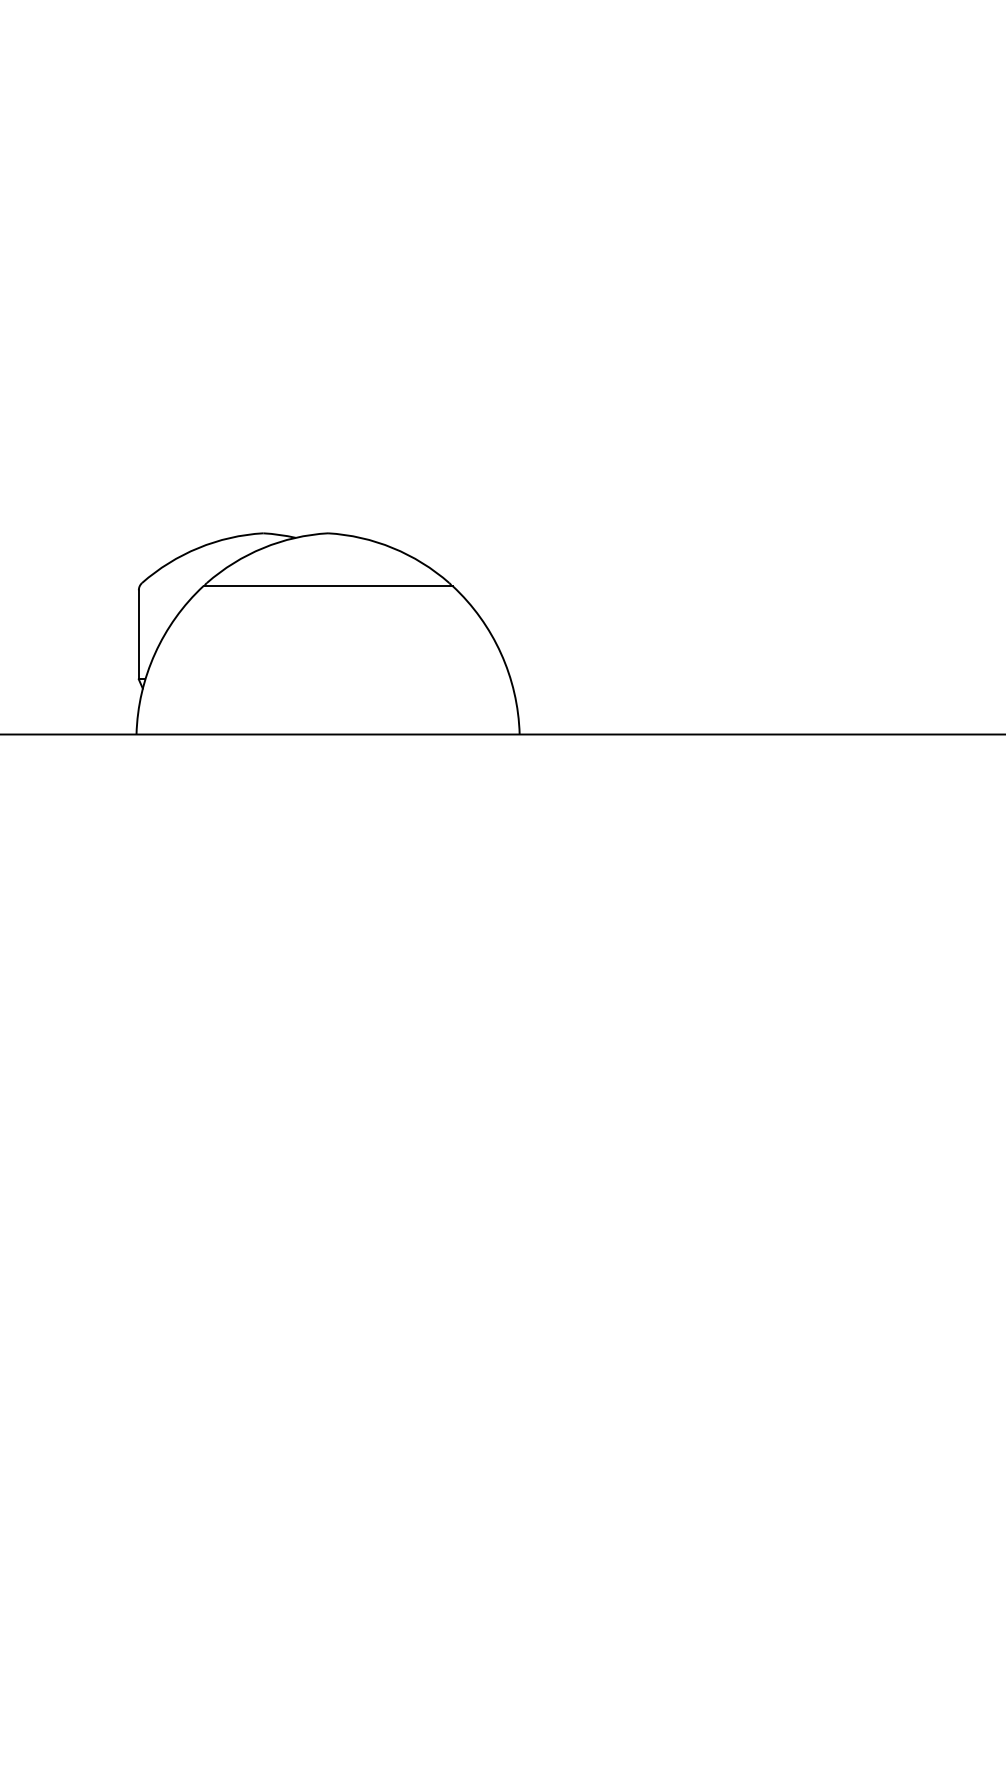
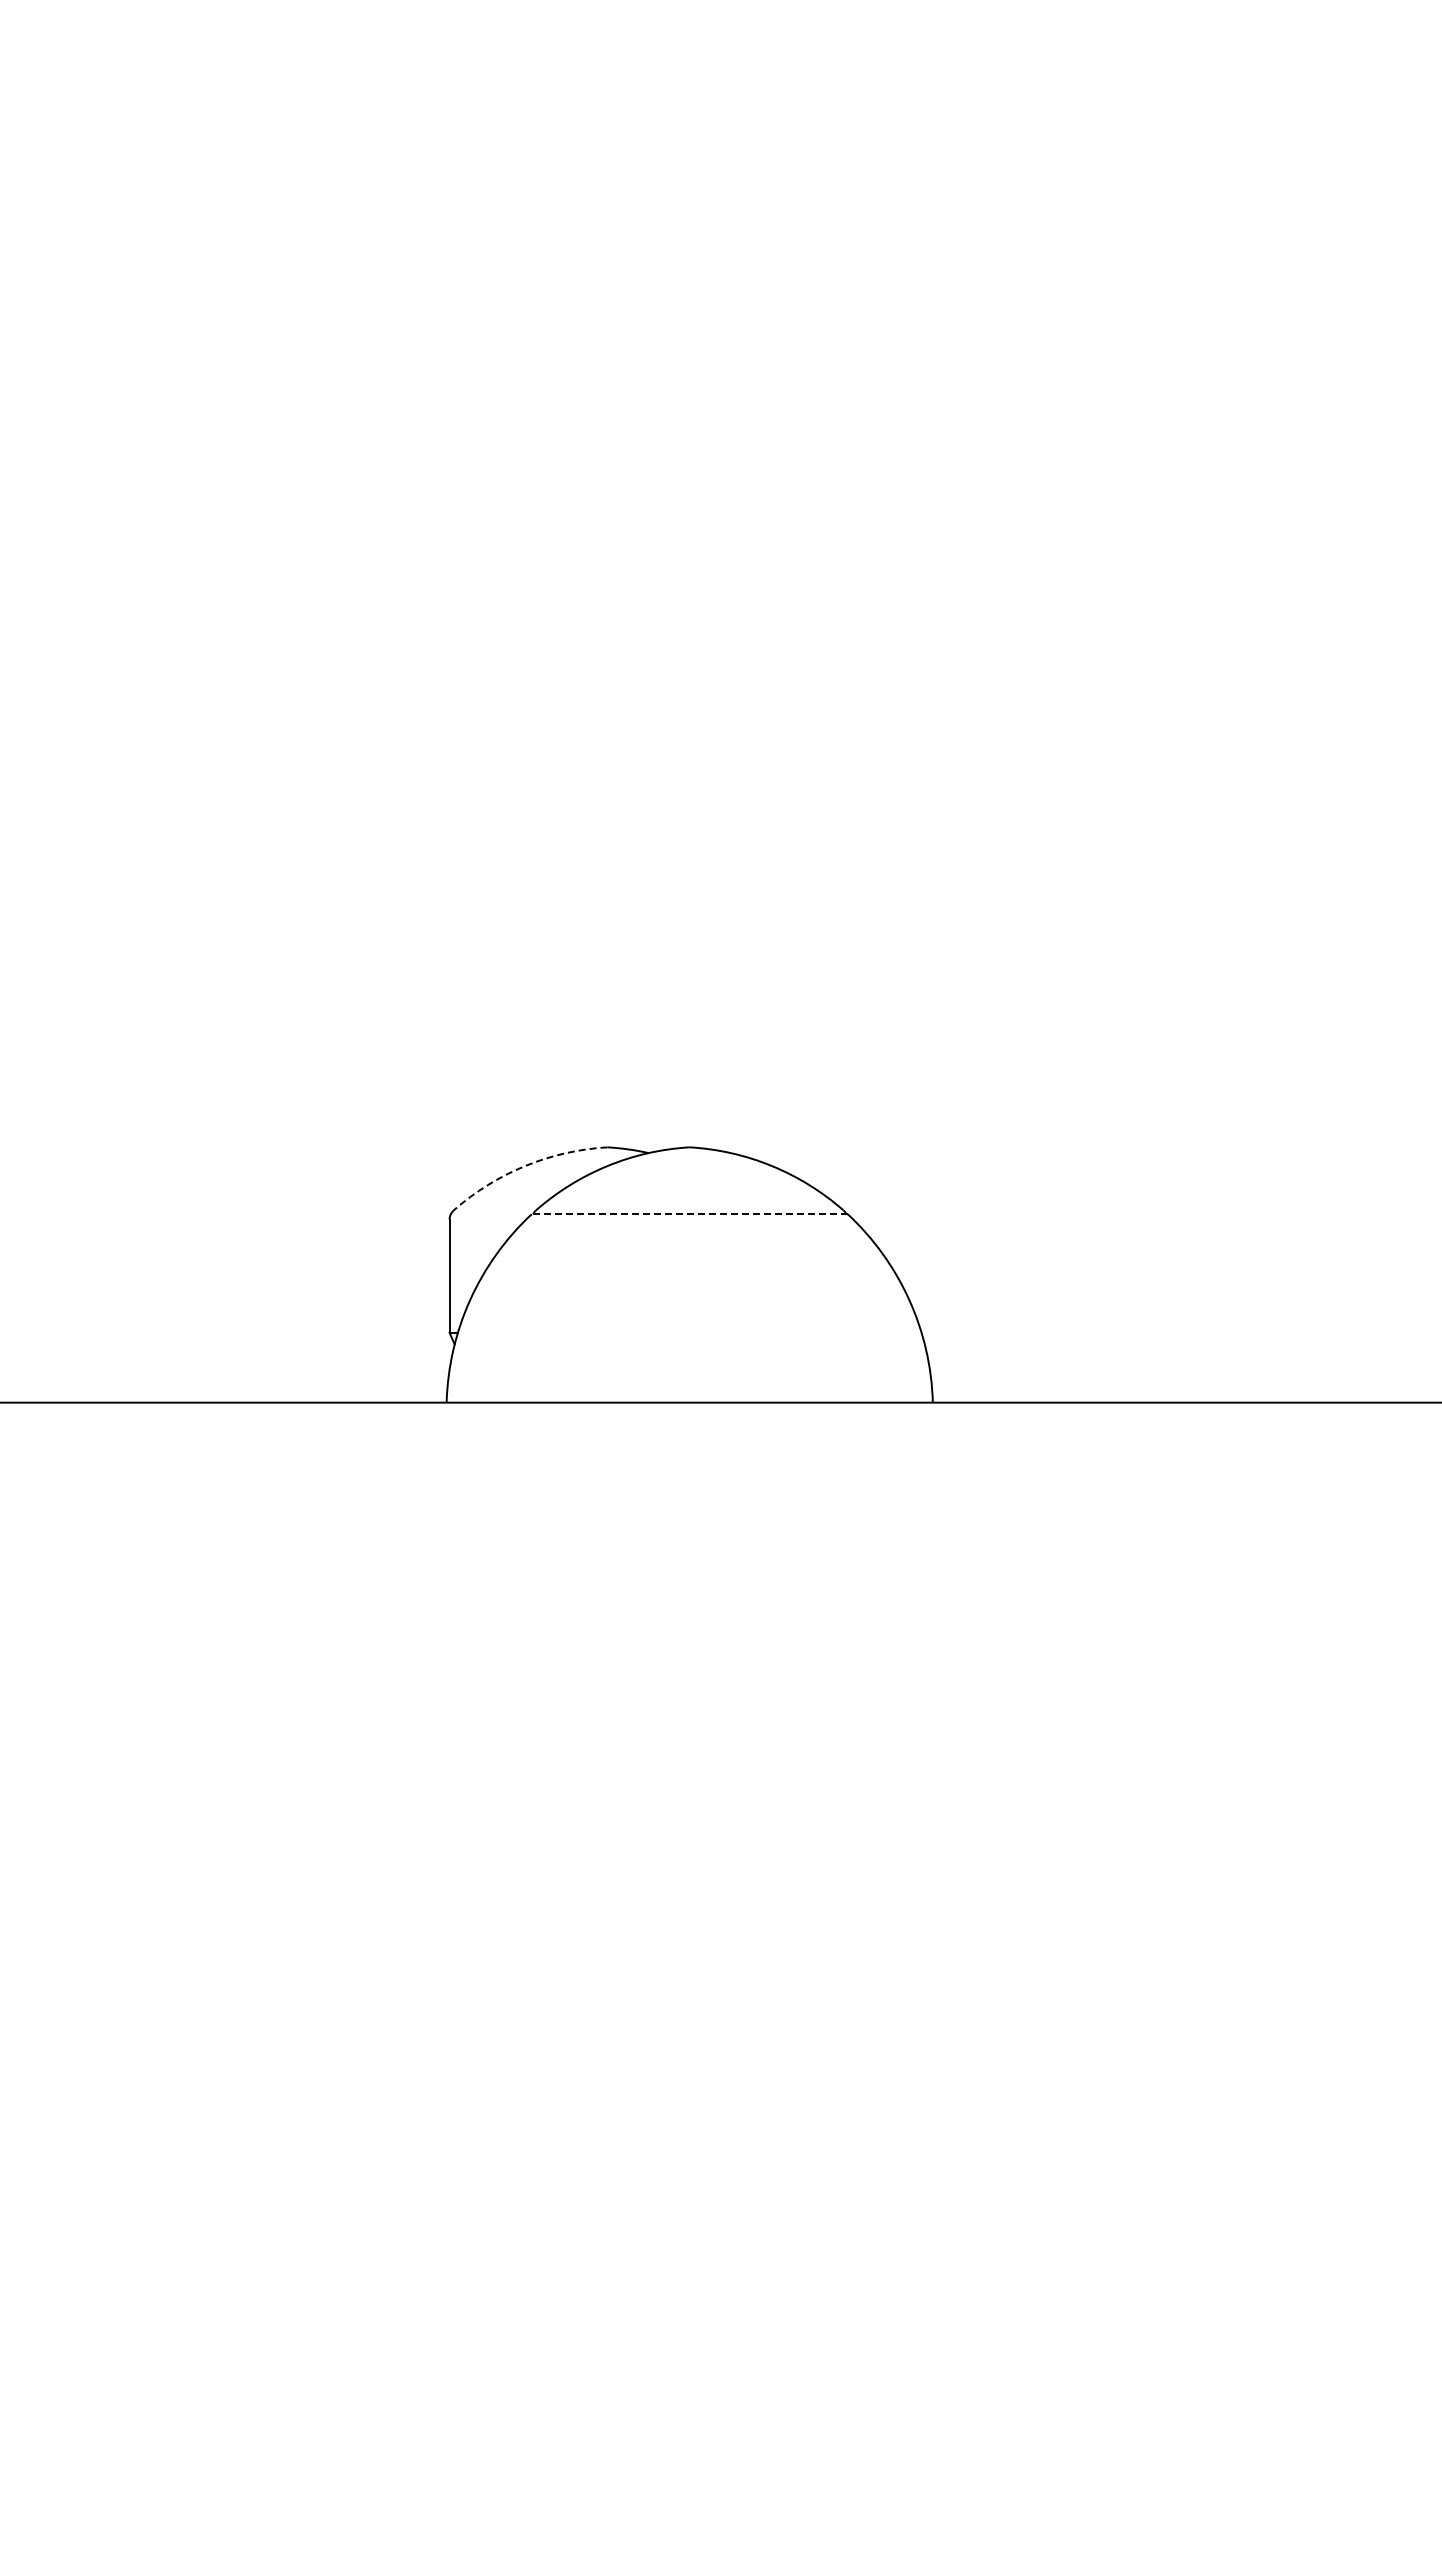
arc: (198, 548) -> (525, 1166), solid -> dashed
line: (327, 586) -> (689, 1214), solid -> dashed

